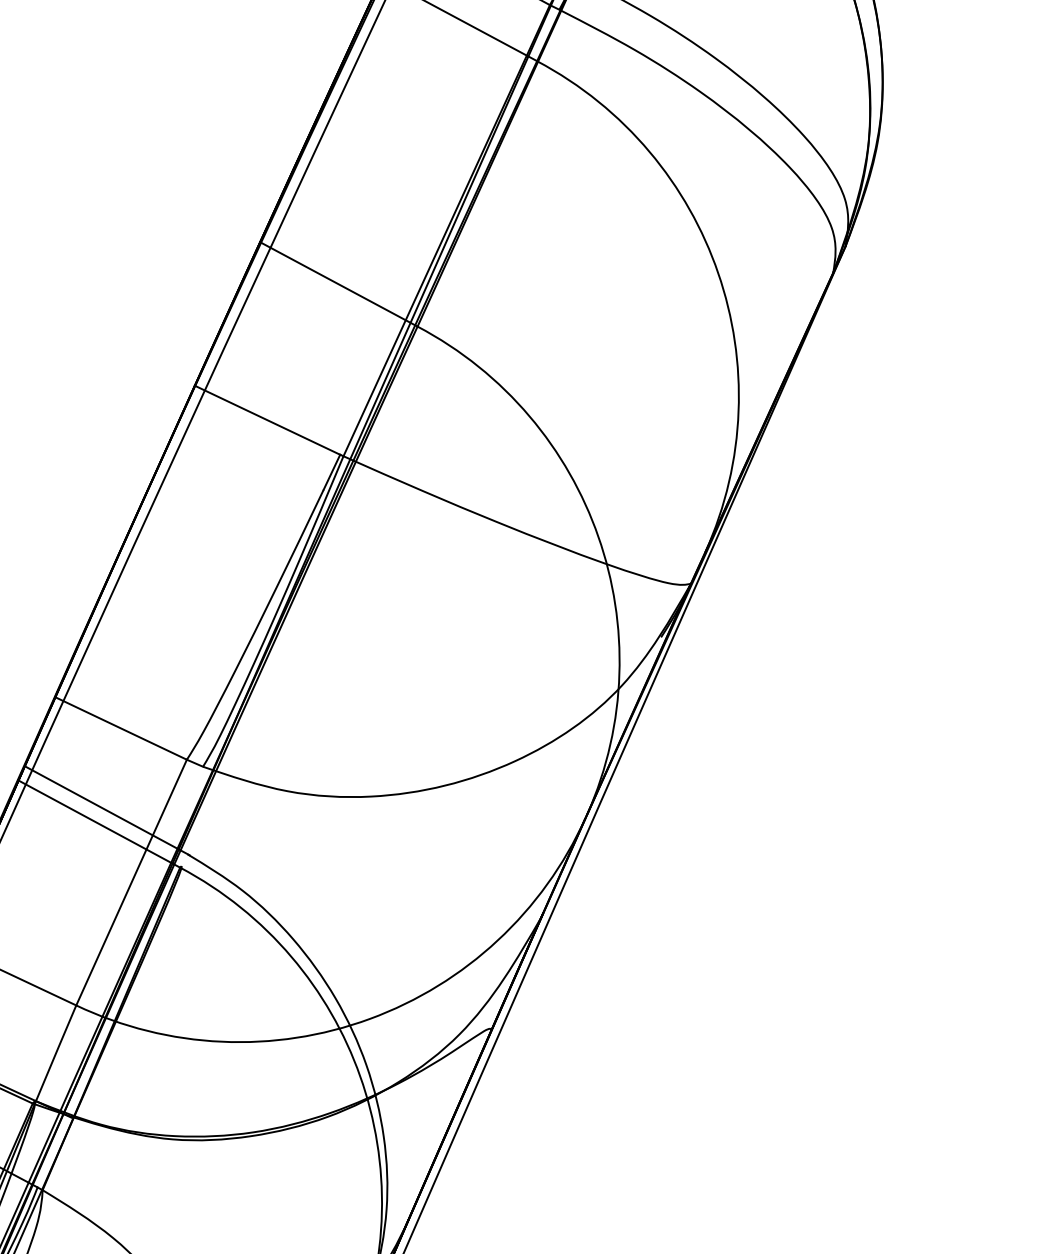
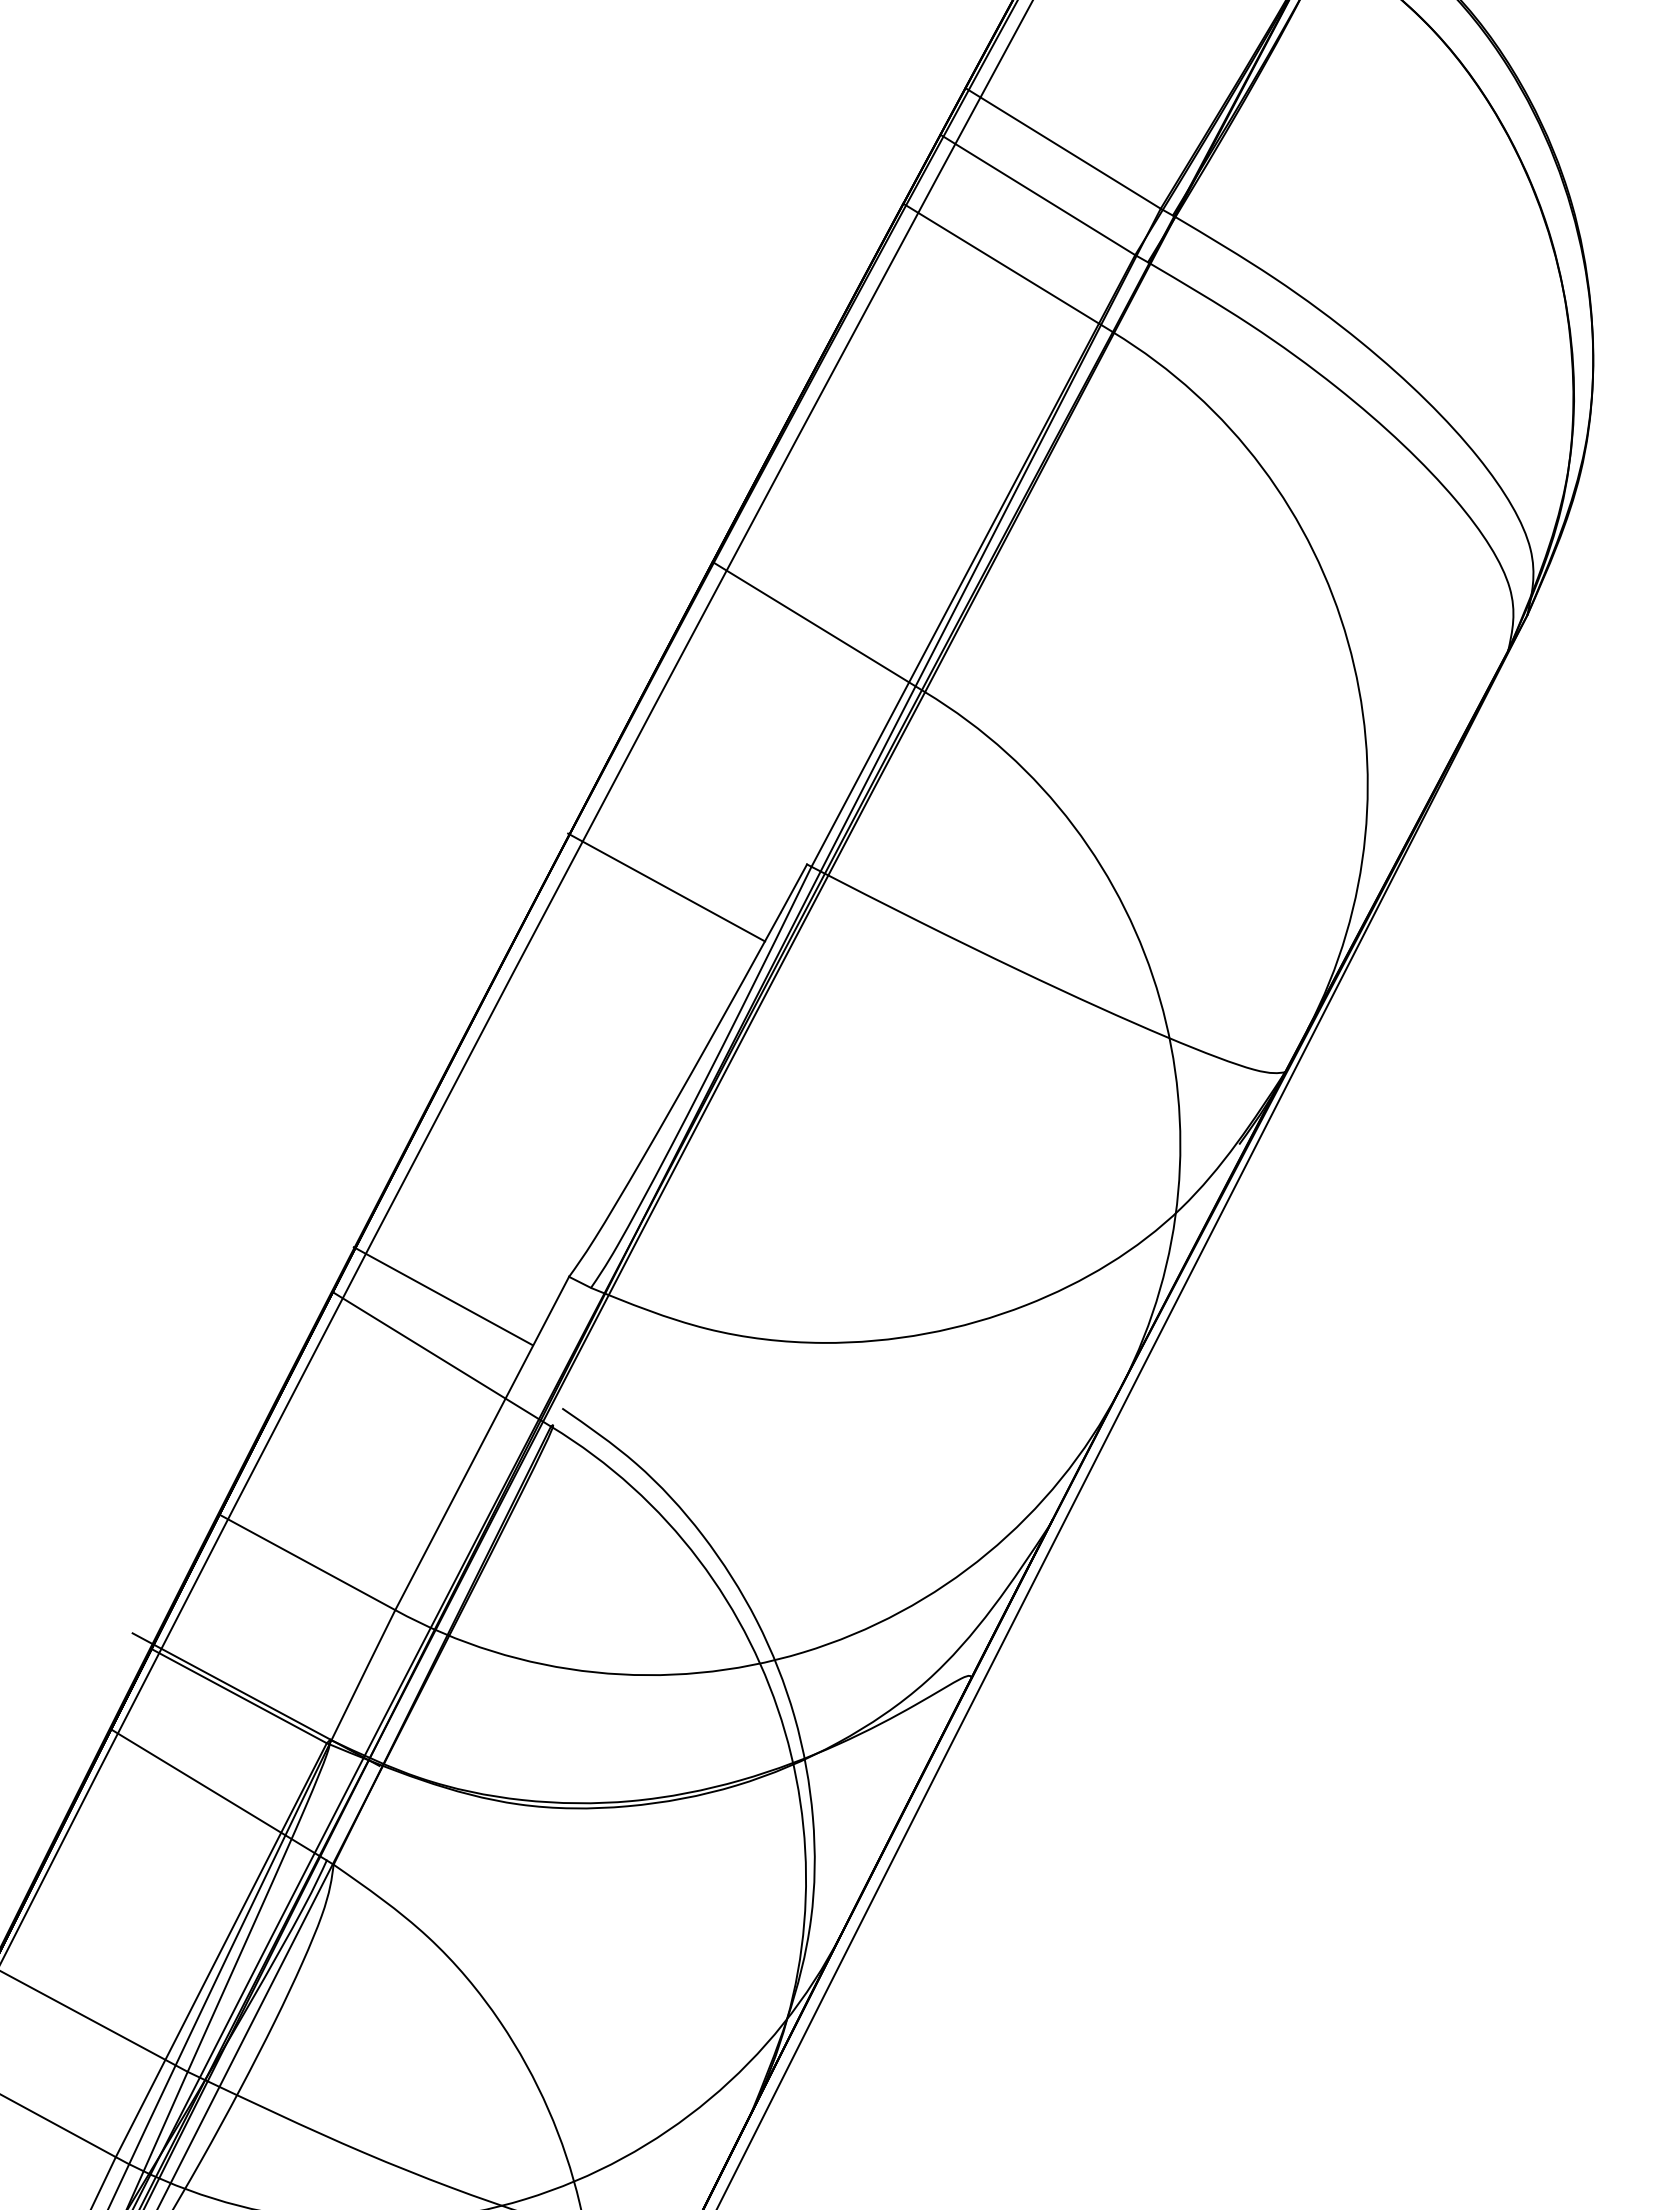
line: (267, 420) -> (666, 887), moved
line: (120, 728) -> (442, 1295), moved
line: (108, 810) -> (455, 1341), removed

